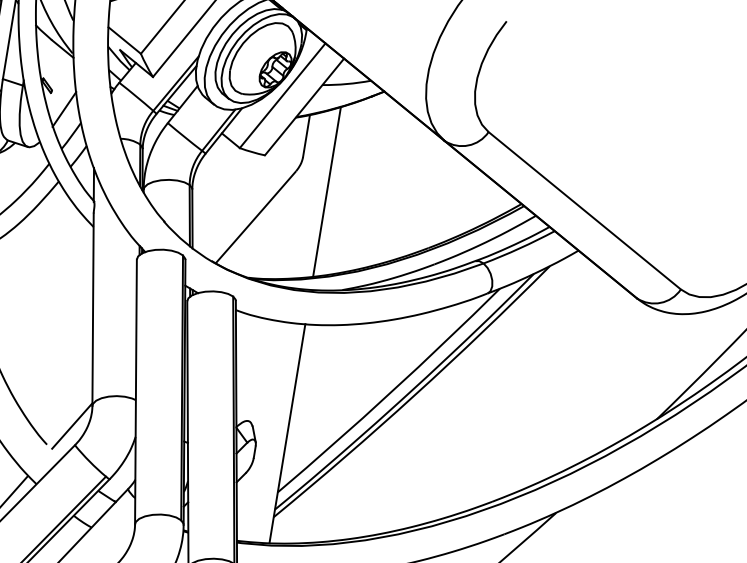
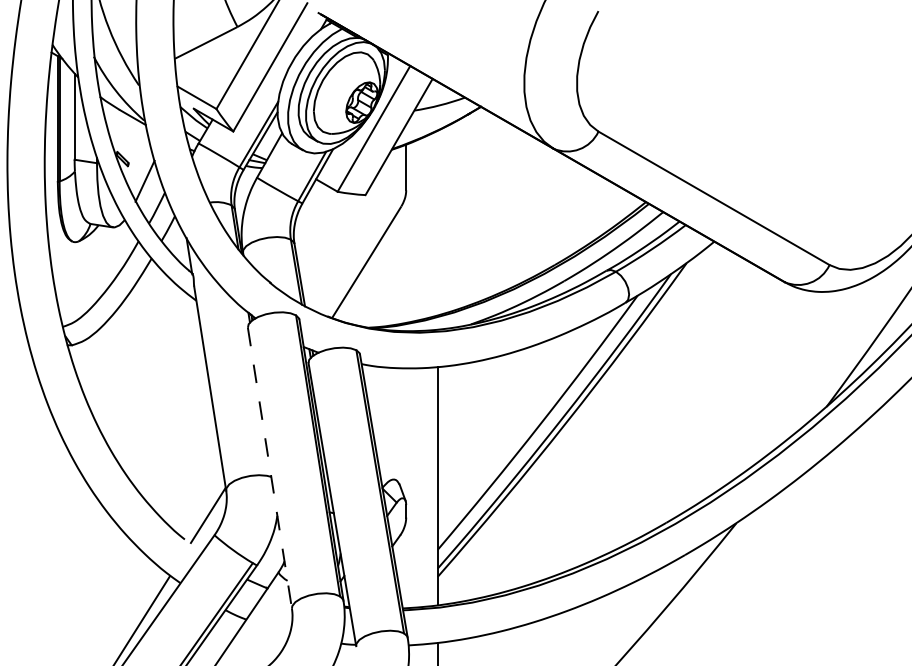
line: (326, 191) -> (437, 222), removed
line: (136, 392) -> (270, 468), solid -> dashed

